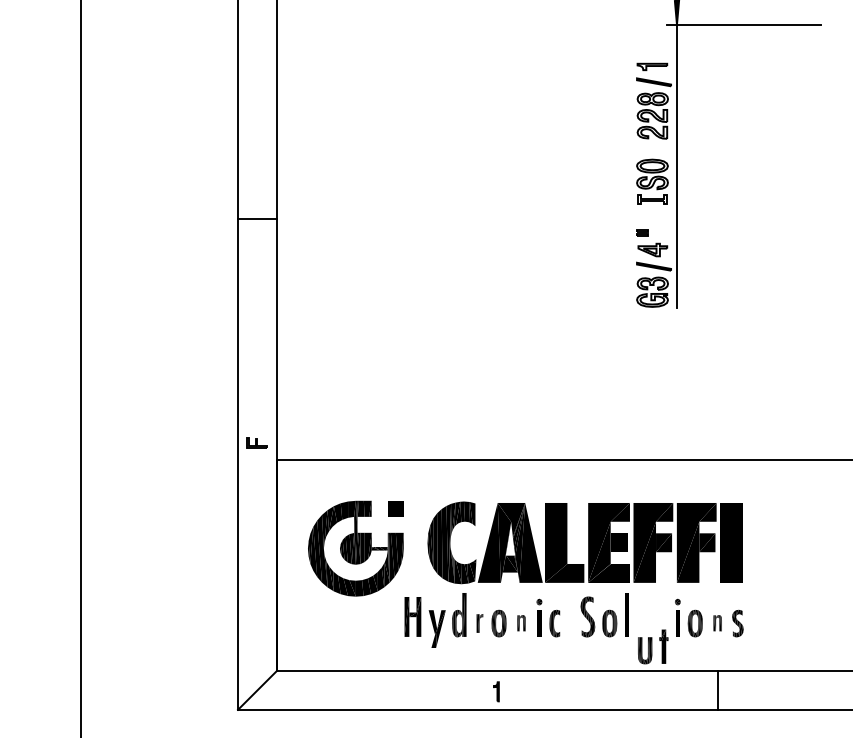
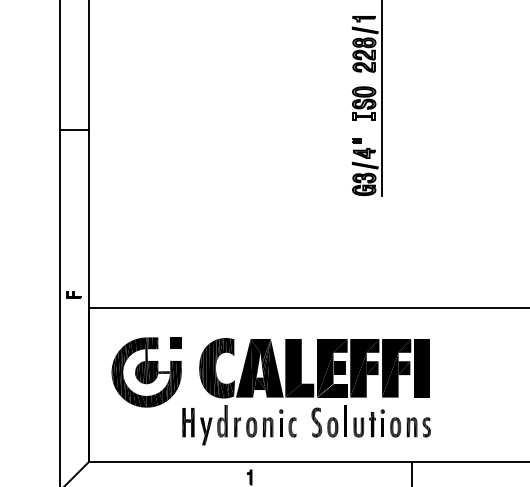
part: (521, 622) -> (268, 426), size x1.67
part: (717, 622) -> (411, 426), size x1.67
part: (479, 623) -> (237, 427), size x1.43
part: (653, 646) -> (364, 424), moved

